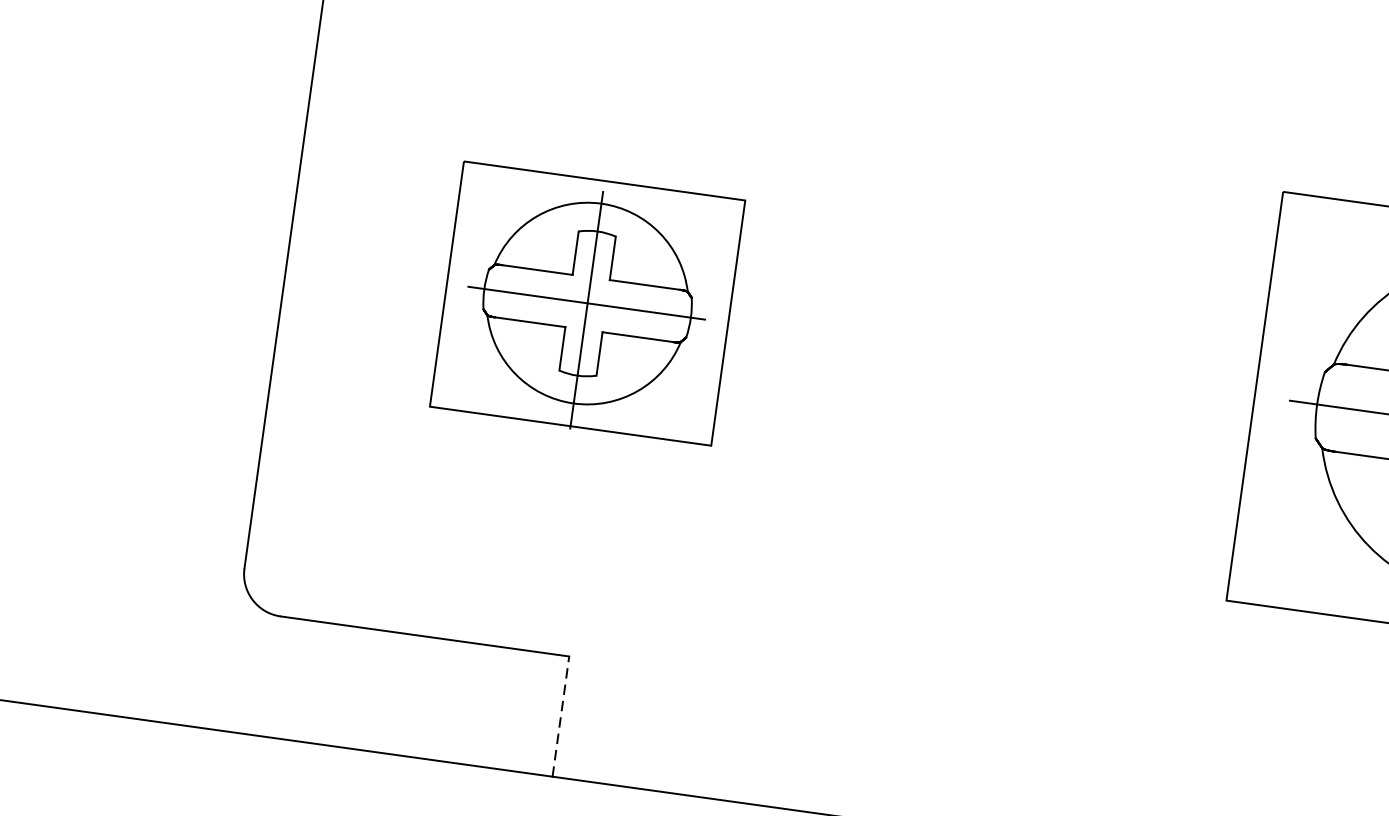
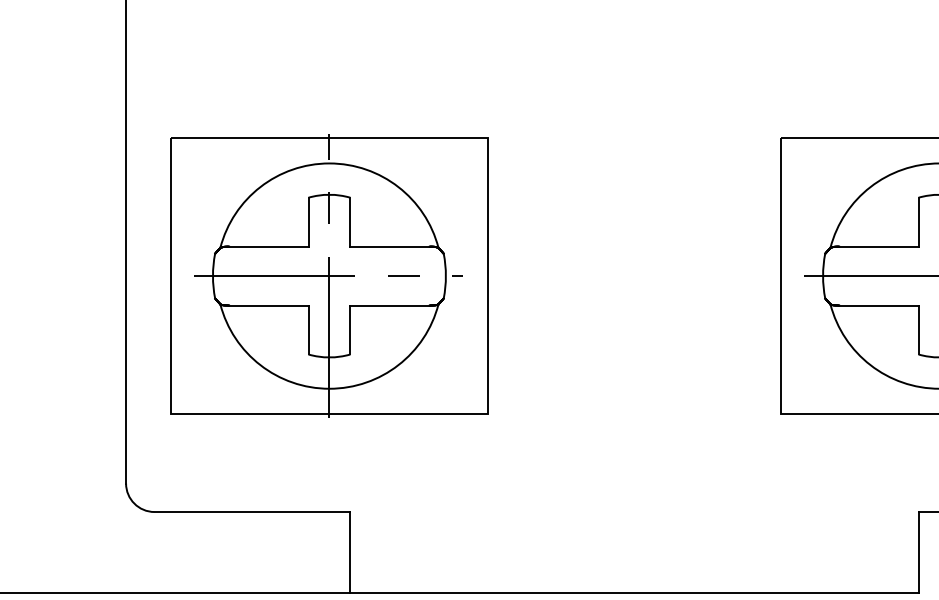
part: (587, 302) -> (329, 275), size x1.67
line: (560, 716) -> (349, 552), dashed -> solid

